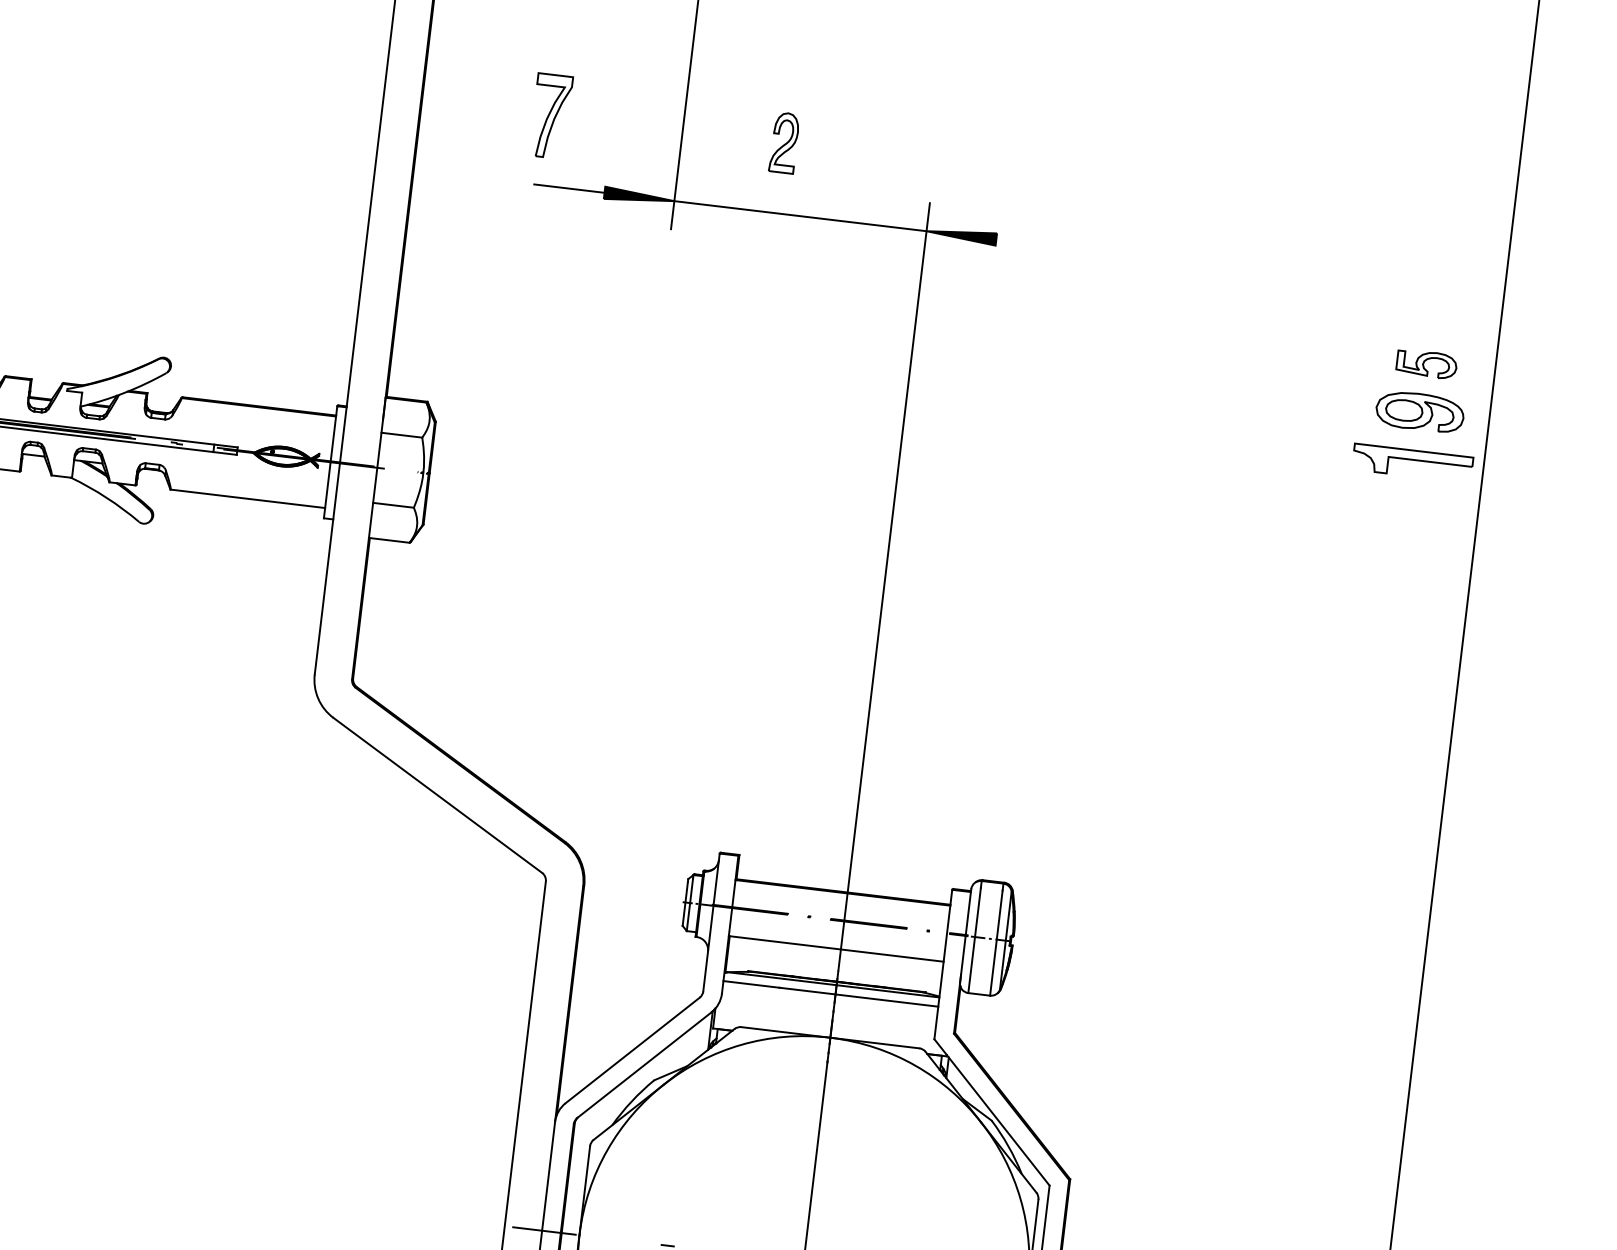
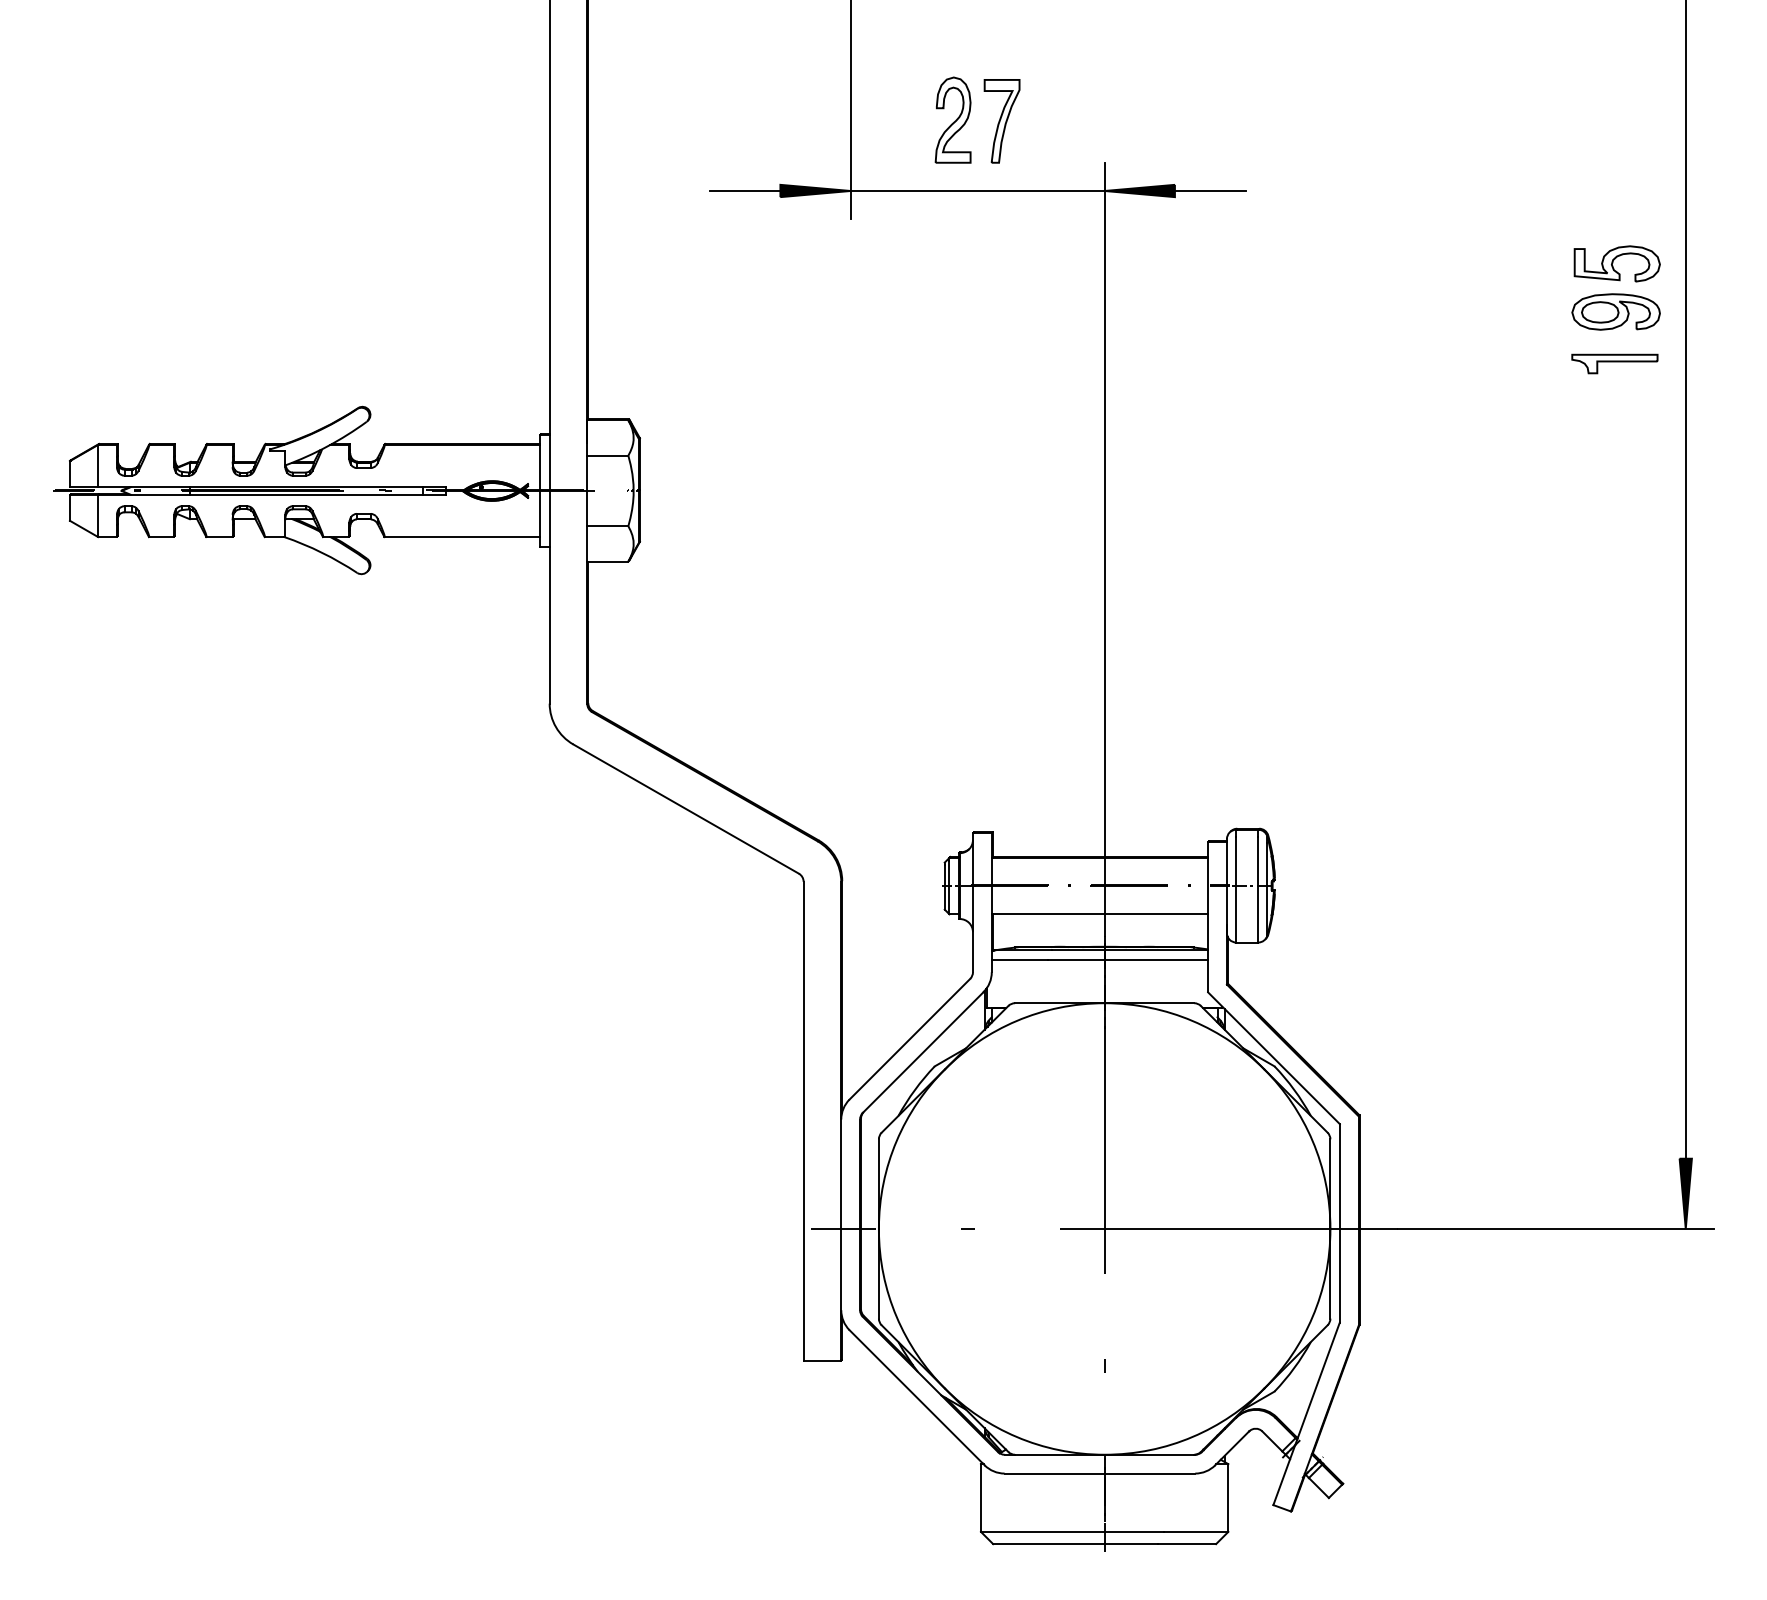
part: (550, 116) -> (1001, 121), moved
part: (783, 142) -> (952, 119), size x1.43
line: (1030, 243) -> (1209, 190), added
part: (1426, 363) -> (1616, 263), size x1.43
part: (1412, 462) -> (1614, 363), size x0.71

